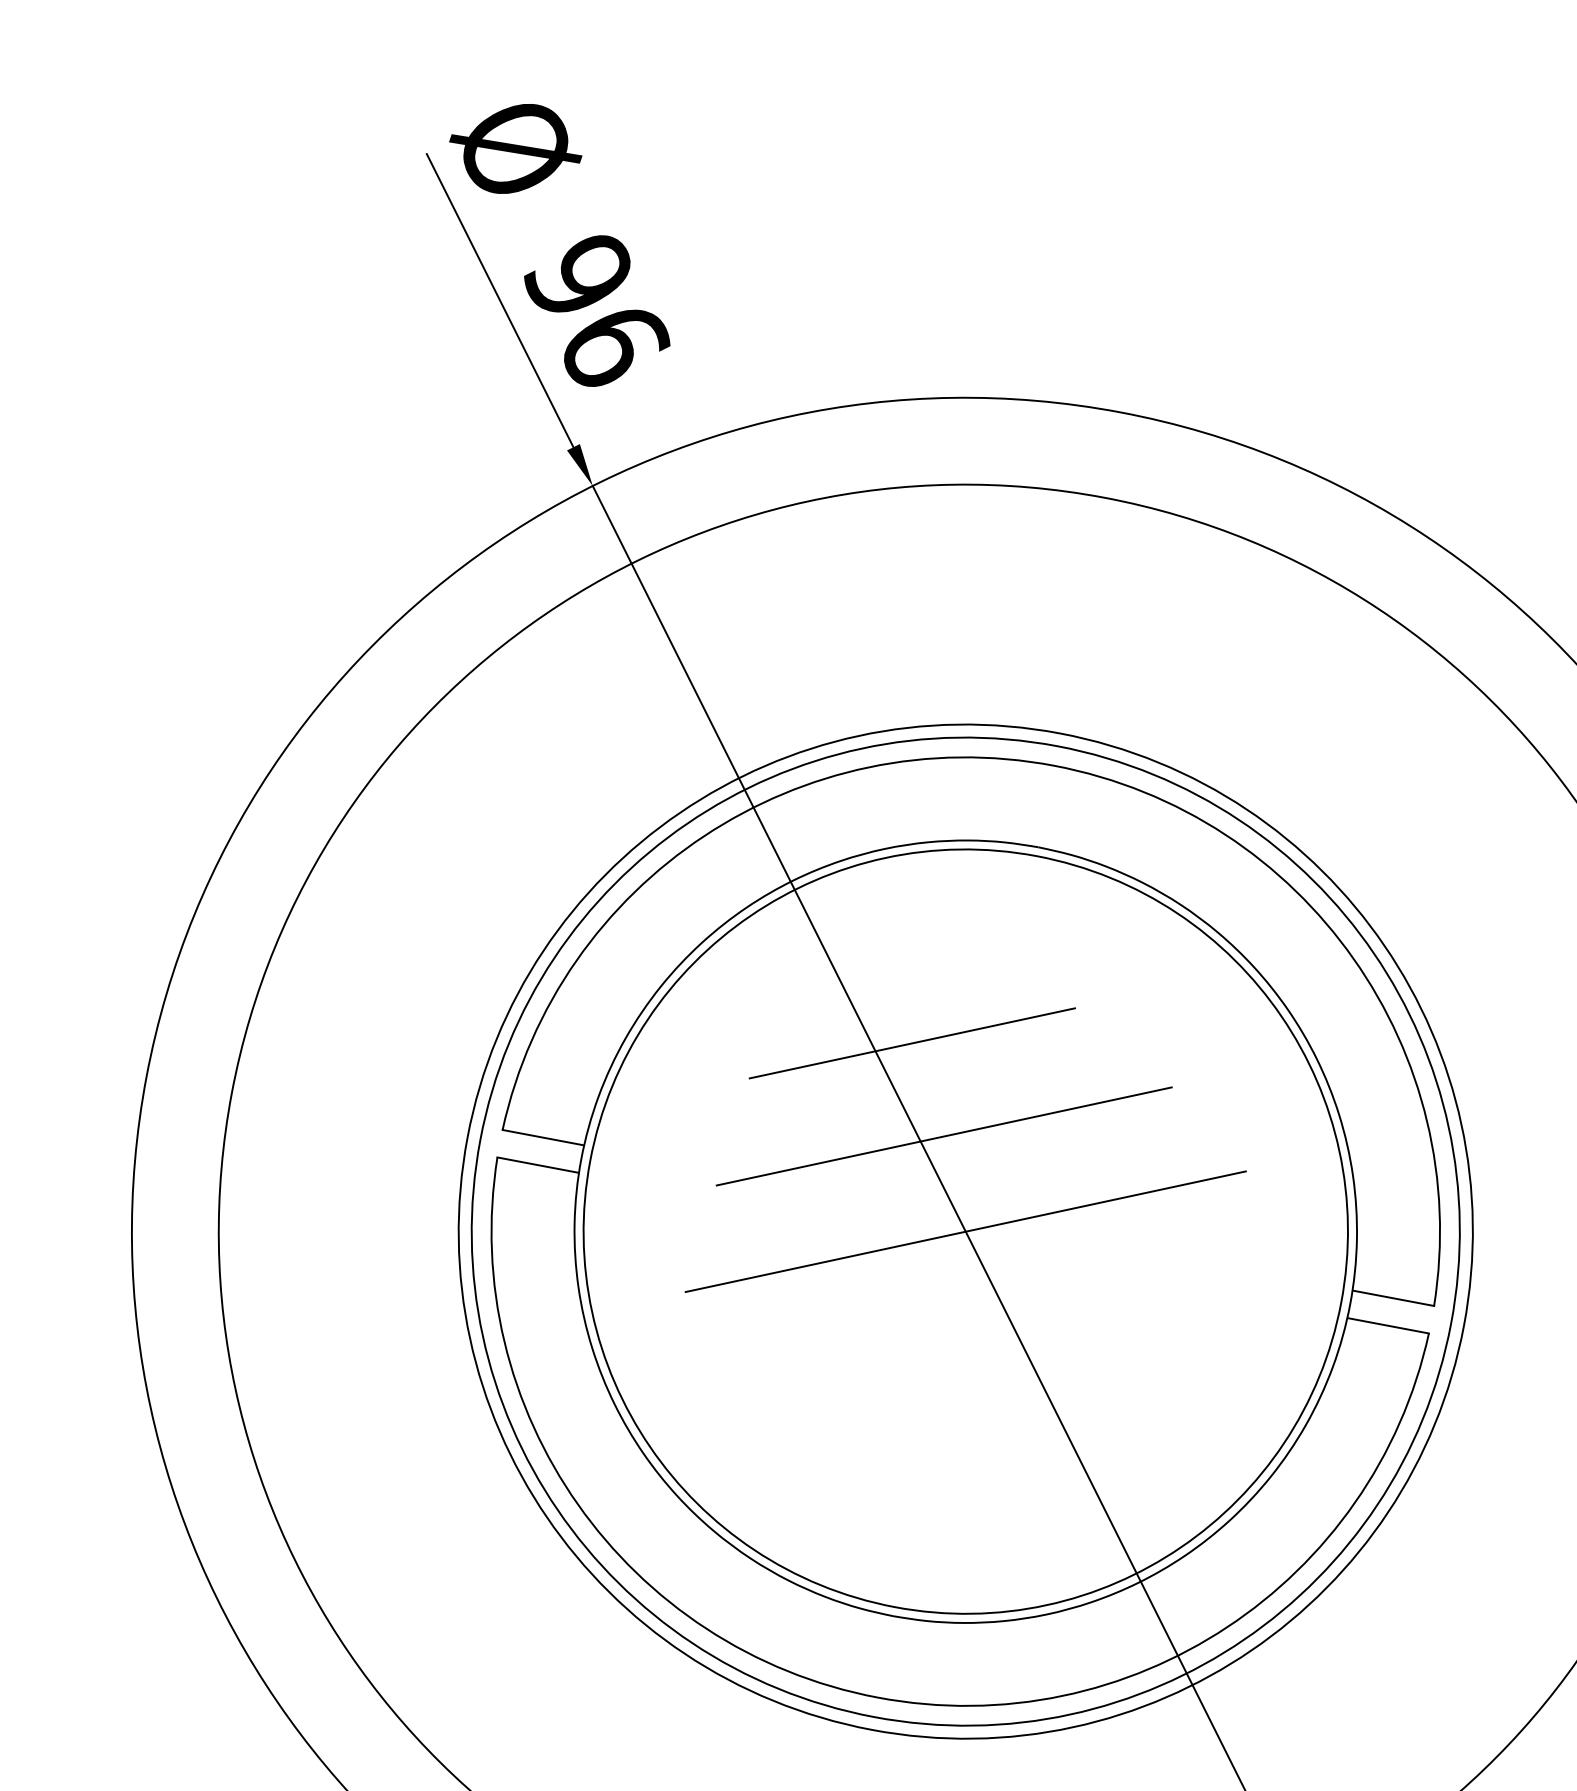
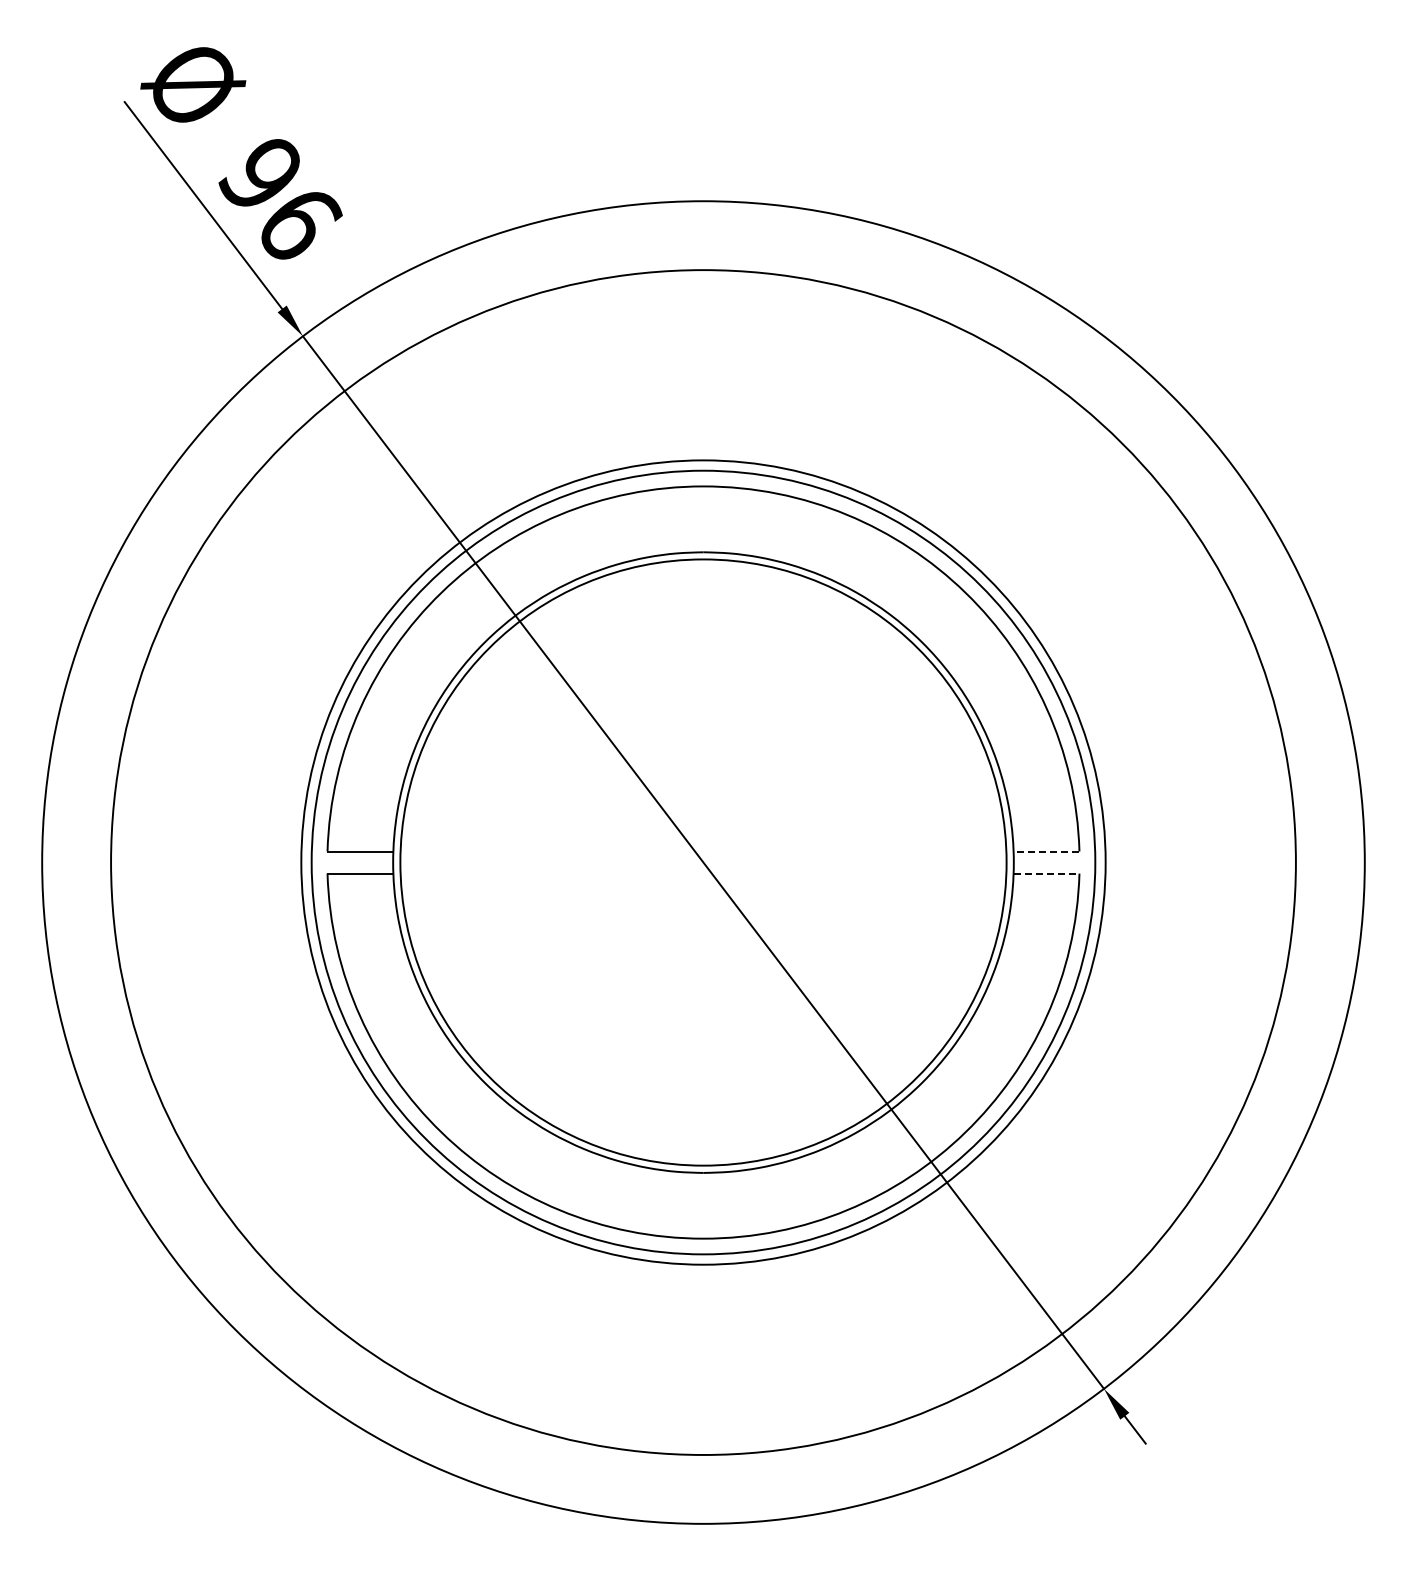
line: (911, 1042) -> (633, 723), removed
line: (944, 1136) -> (672, 791), removed
line: (965, 1231) -> (703, 862), removed
line: (1393, 1298) -> (1046, 851), solid -> dashed
line: (1388, 1325) -> (1046, 873), solid -> dashed

